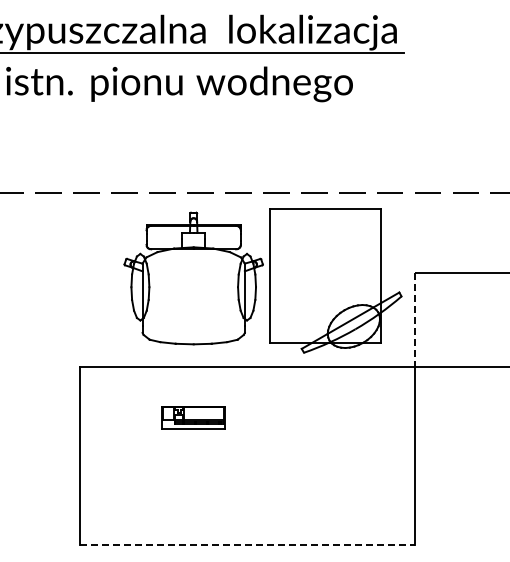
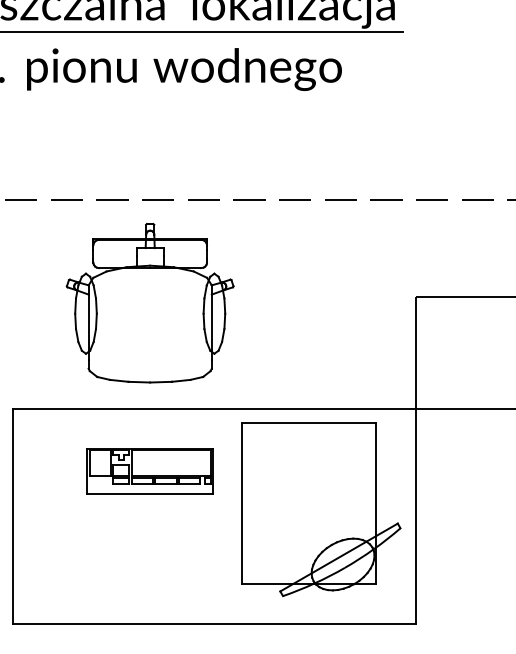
part: (335, 280) -> (320, 509), moved
line: (414, 319) -> (416, 352), dashed -> solid
part: (193, 417) -> (149, 470), size x1.67
line: (247, 545) -> (214, 624), dashed -> solid

